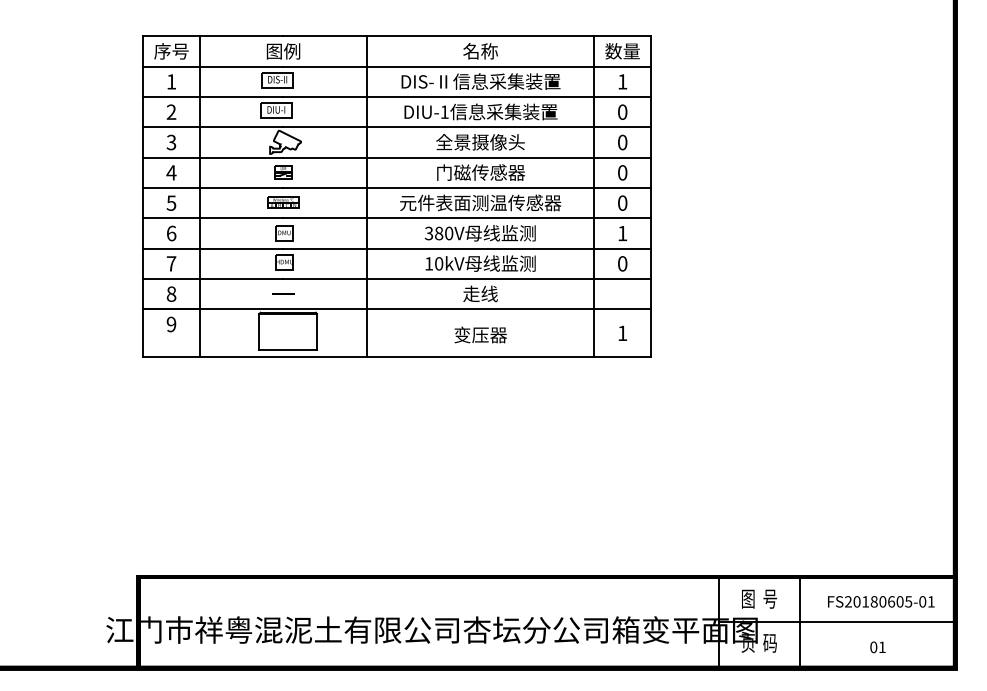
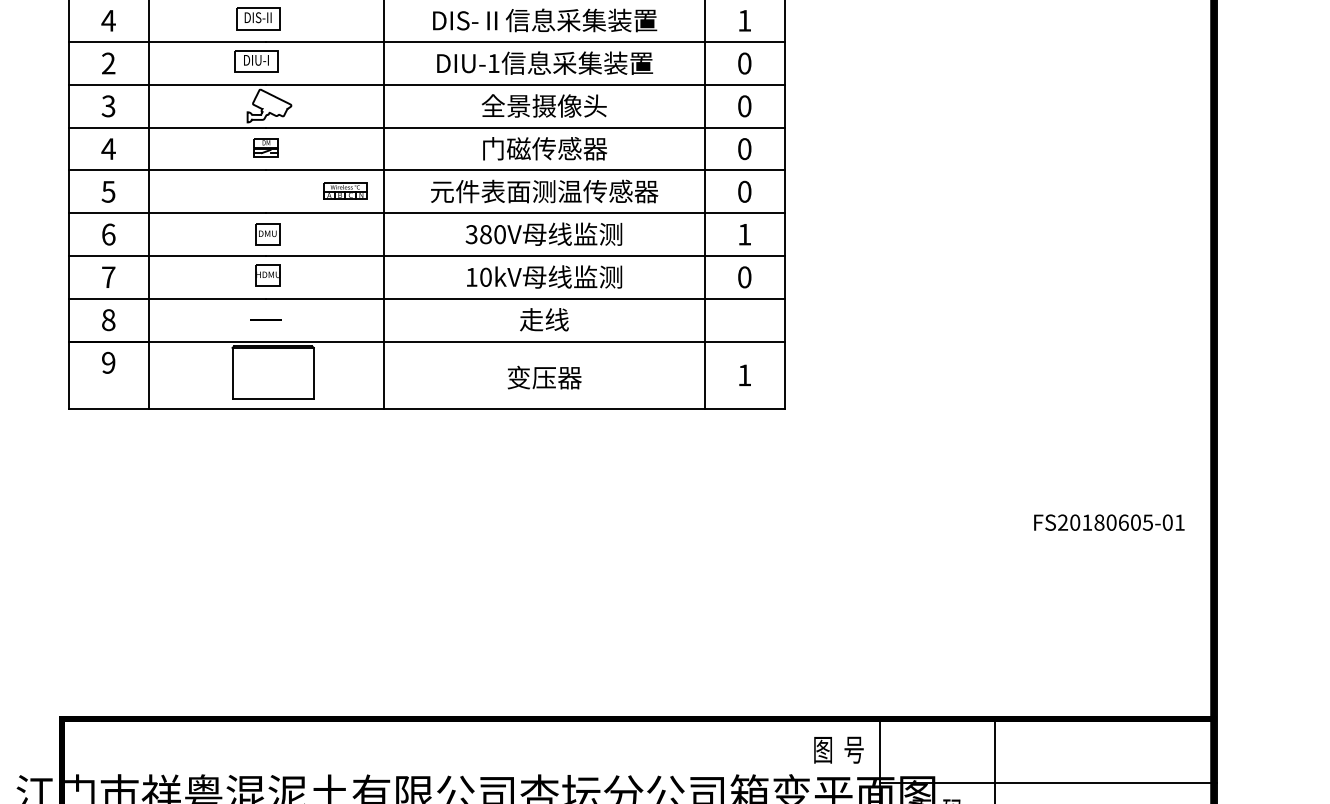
text: (171, 81) -> (108, 20), 1 -> 4
part: (283, 202) -> (345, 190), moved
text: (759, 598) -> (838, 749), moved
text: (881, 601) -> (1109, 522), moved

